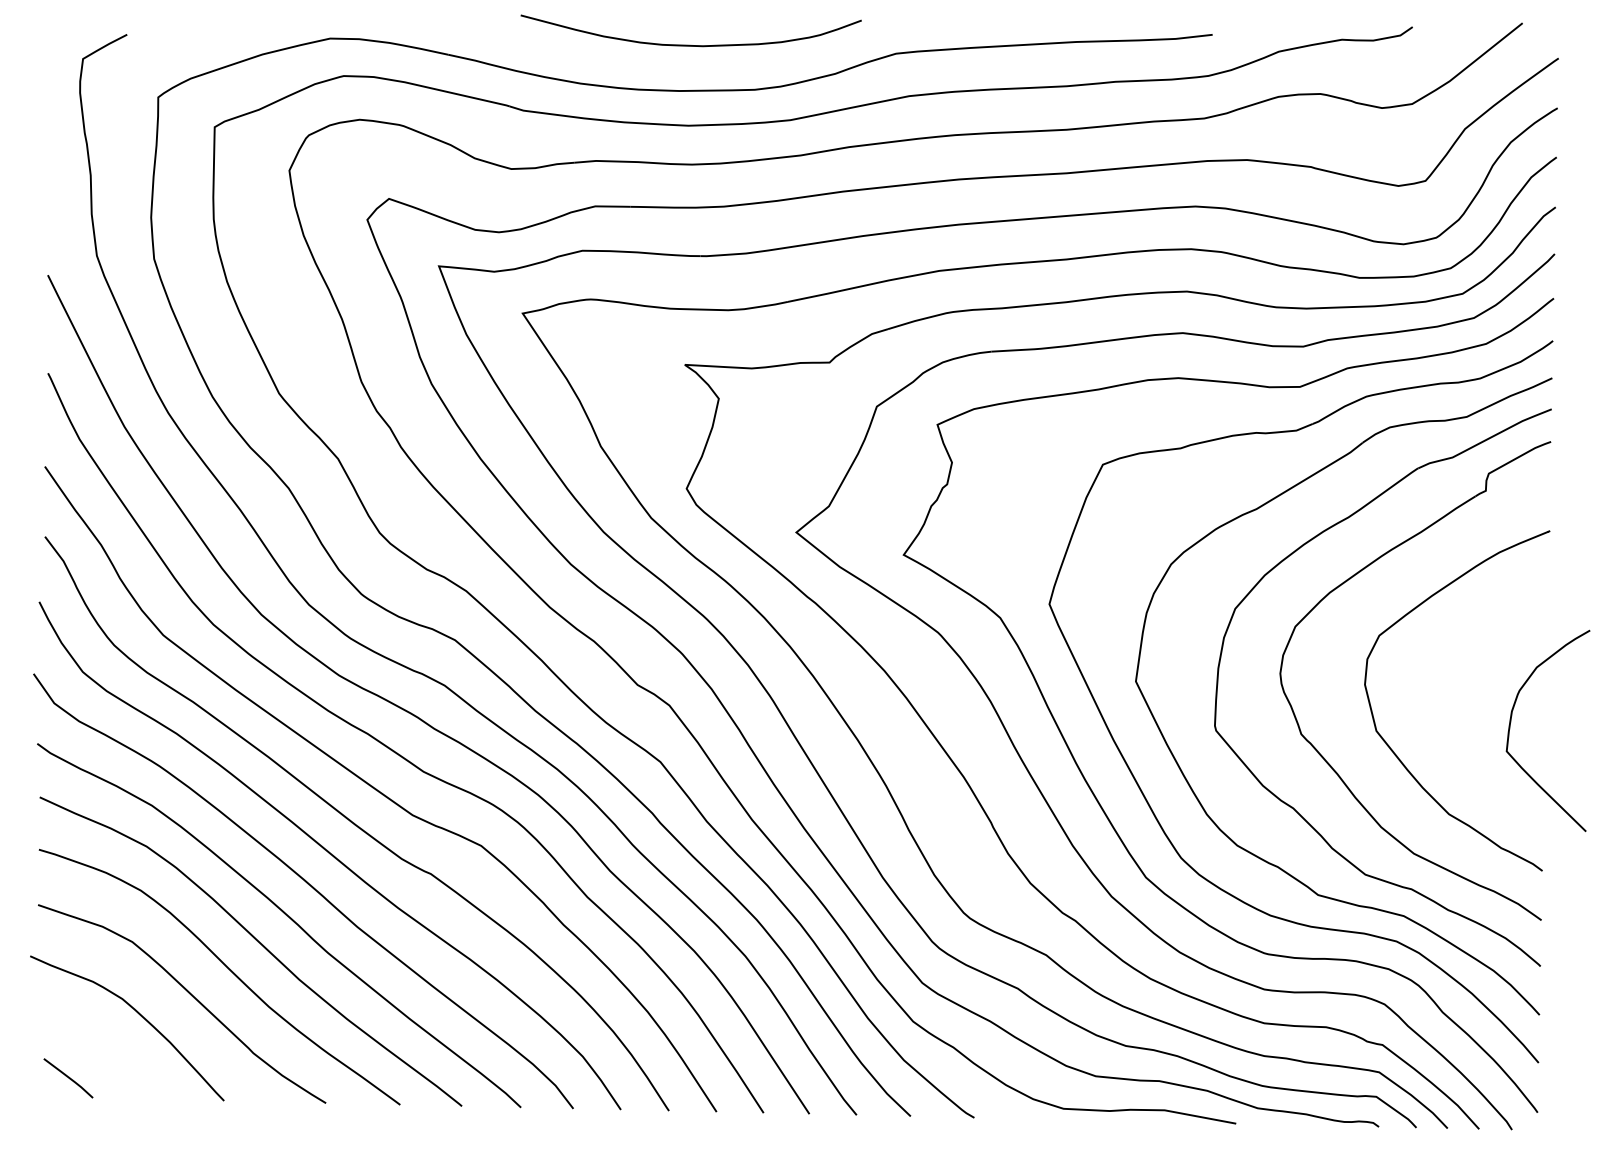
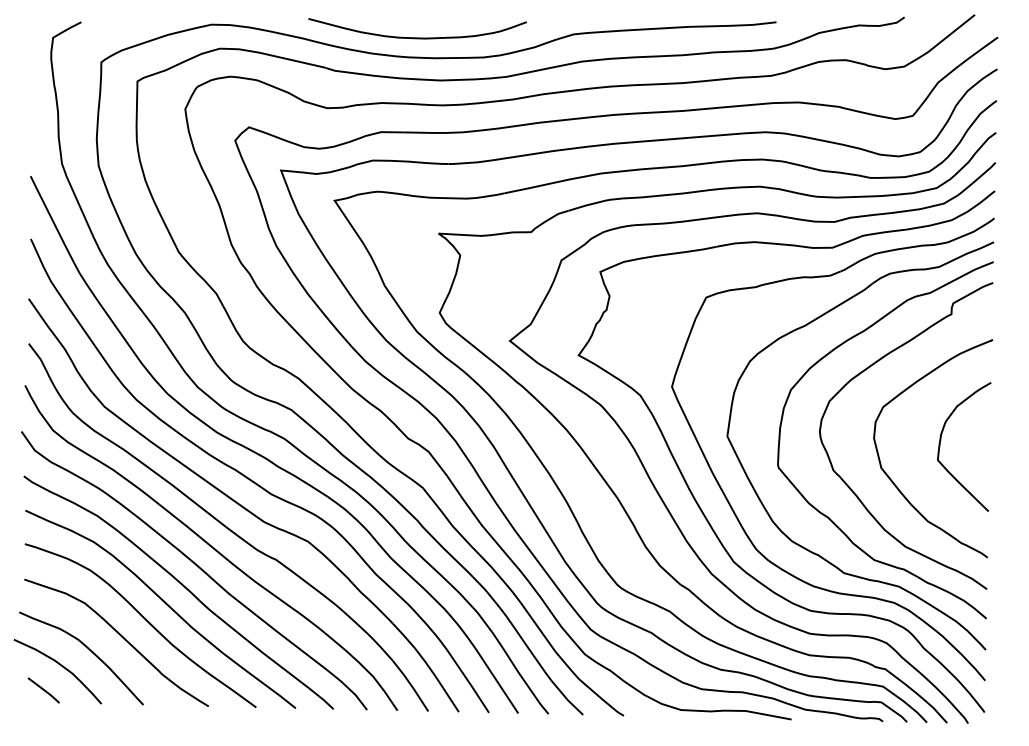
curve: (691, 44) -> (417, 37), moved
curve: (1512, 720) -> (941, 440), moved
curve: (92, 1039) -> (59, 665), added

